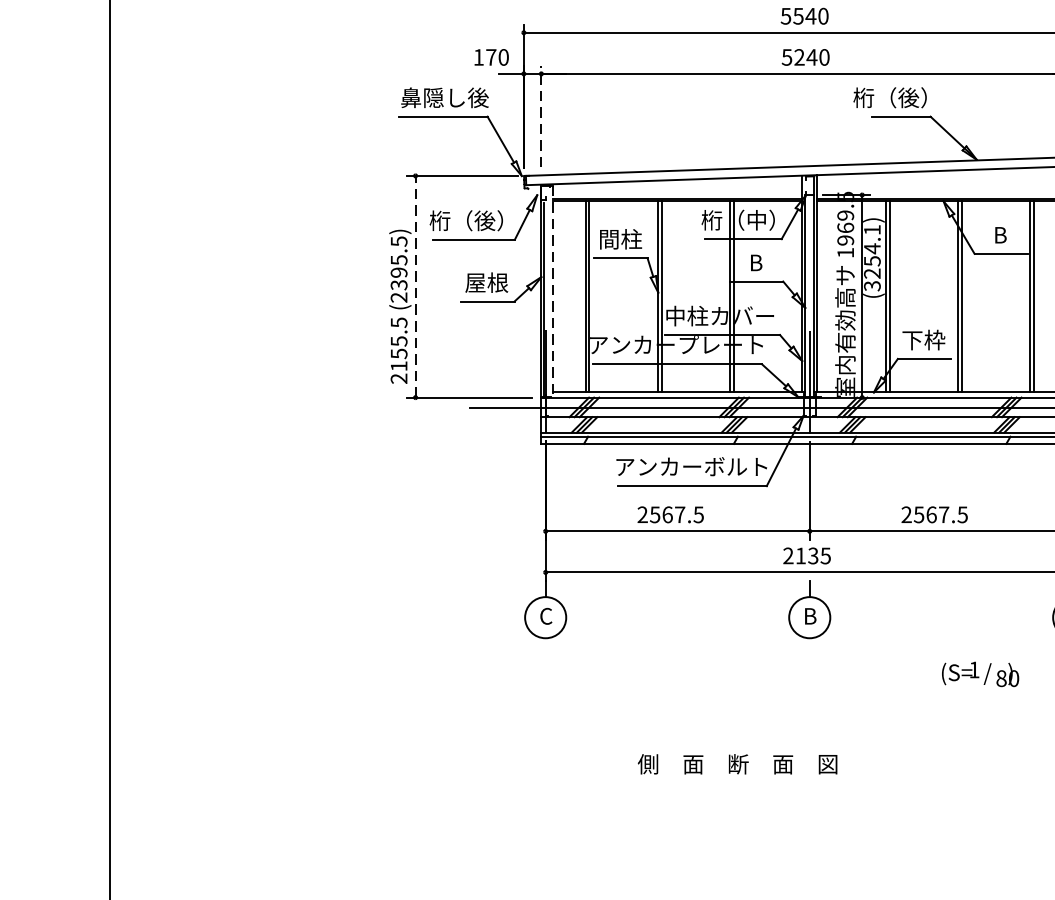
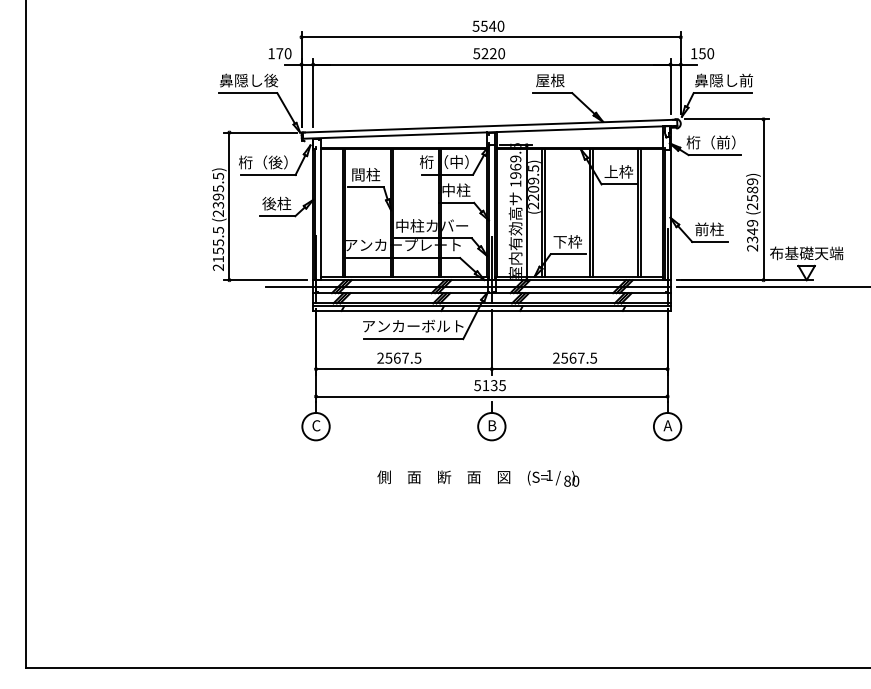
text: (812, 57) -> (493, 53), 5240 -> 5220
text: (890, 97) -> (545, 80), 桁（後） -> 屋根
line: (541, 117) -> (313, 93), dashed -> solid
text: (999, 234) -> (618, 171), B -> 上枠
text: (872, 258) -> (533, 187), (3254.1) -> (2209.5)
text: (756, 262) -> (456, 190), B -> 中柱
text: (486, 282) -> (276, 203), 屋根 -> 後柱
line: (415, 286) -> (229, 206), dashed -> solid
line: (553, 291) -> (321, 209), dashed -> solid
text: (788, 555) -> (477, 385), 2135 -> 5135
text: (980, 674) -> (553, 478), moved
text: (737, 763) -> (443, 476), moved

